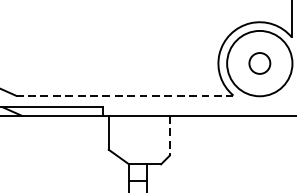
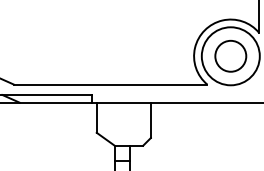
circle: (259, 62) -> (230, 55), size x1.67
line: (124, 95) -> (110, 84), dashed -> solid
line: (169, 135) -> (150, 120), dashed -> solid

